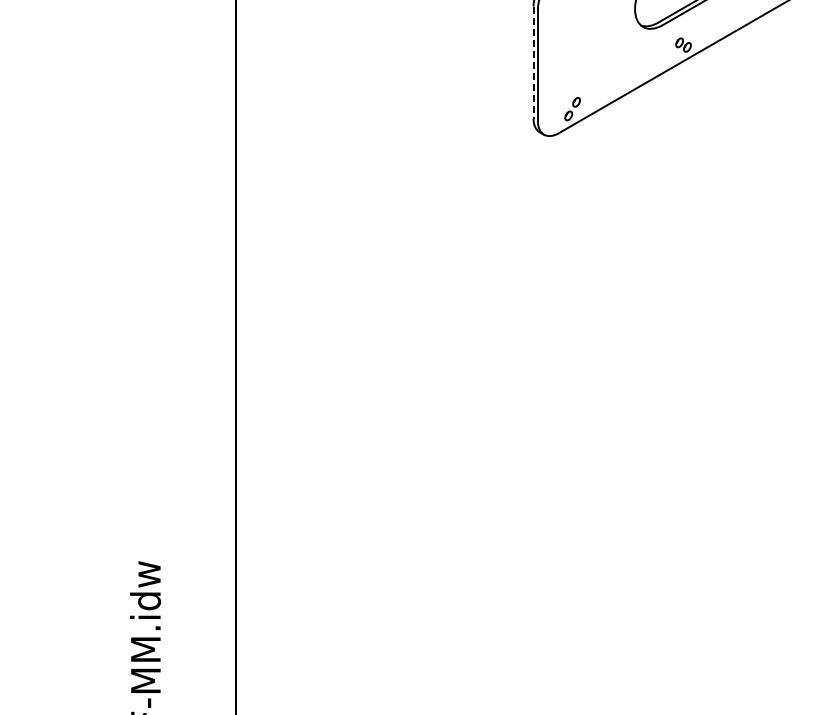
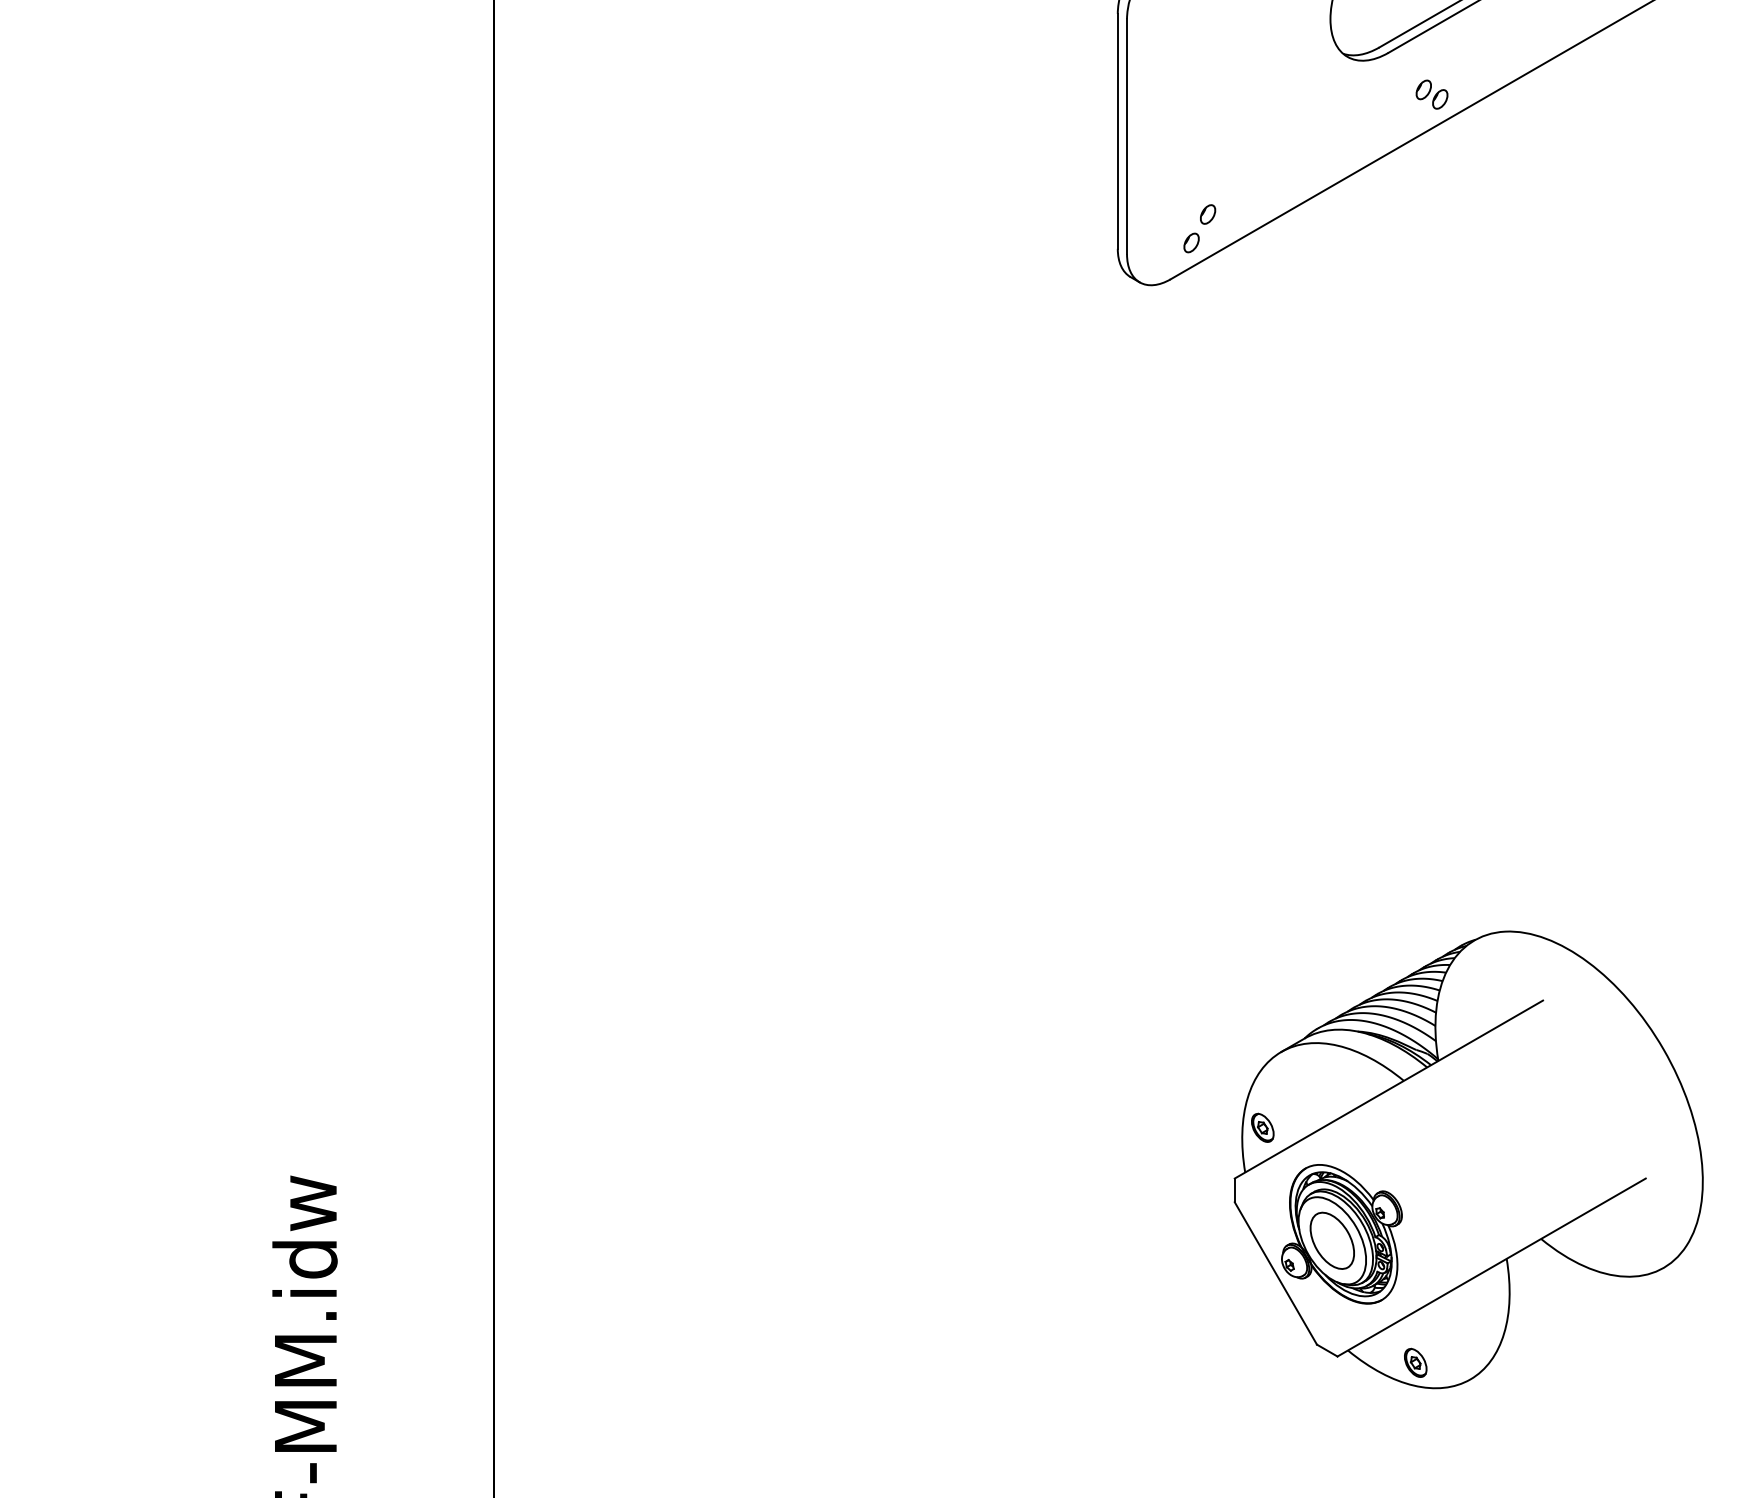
line: (533, 63) -> (1117, 133), dashed -> solid
part: (700, 553) -> (1467, 1159), added

